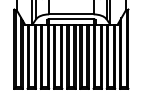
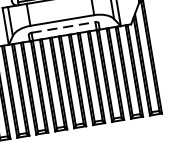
line: (71, 19) -> (63, 27), solid -> dashed

